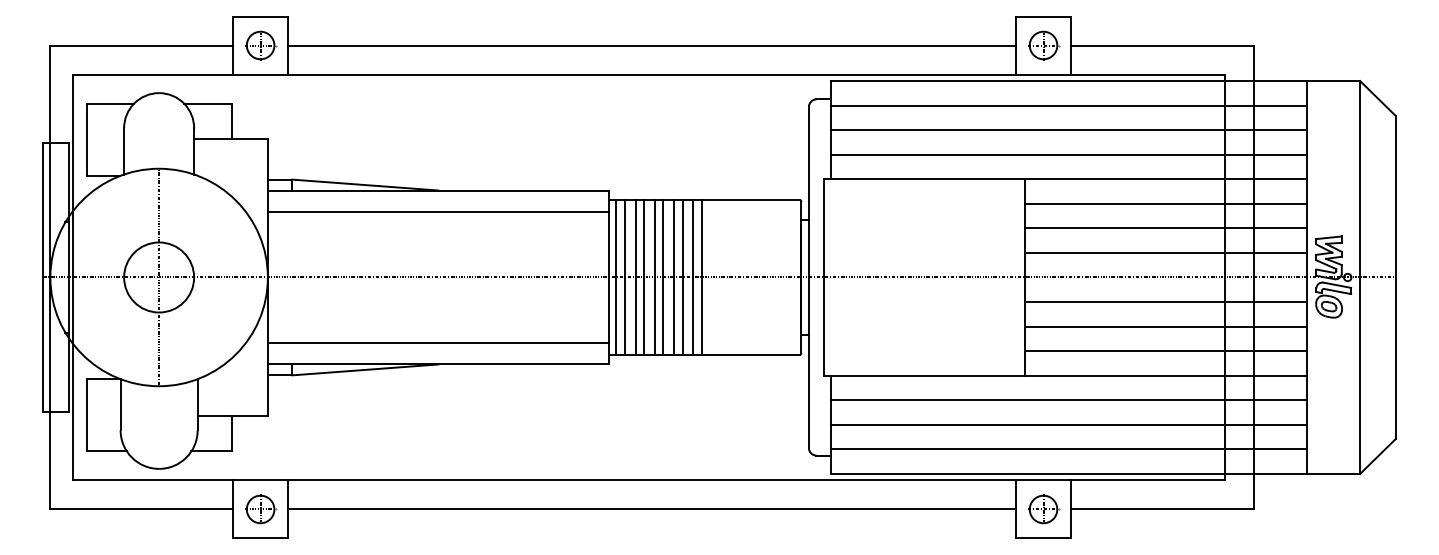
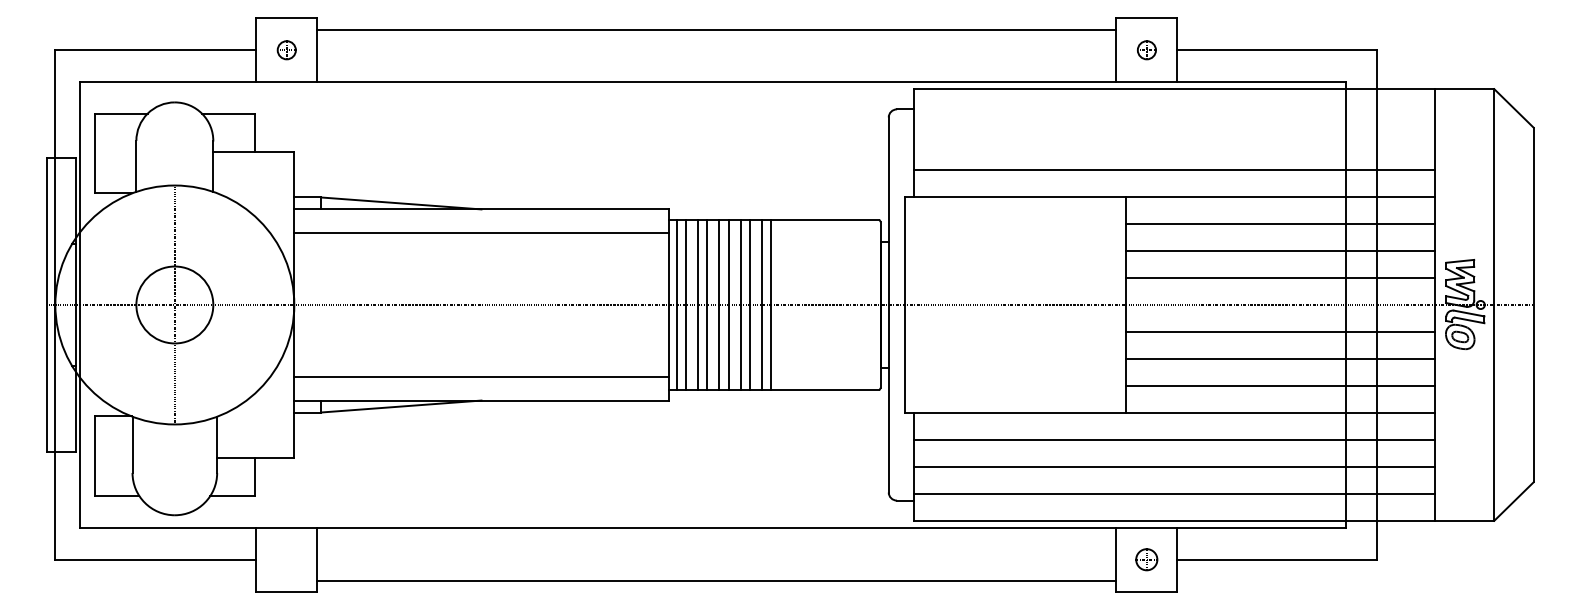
part: (261, 45) -> (287, 50), size x0.6
line: (652, 45) -> (716, 30), moved
part: (1044, 45) -> (1147, 50), size x0.6
line: (1069, 105) -> (1174, 116), removed
line: (1069, 130) -> (1174, 143), removed
part: (261, 509) -> (287, 559), removed
line: (652, 509) -> (716, 580), moved
part: (1044, 509) -> (1147, 559), size x0.7

